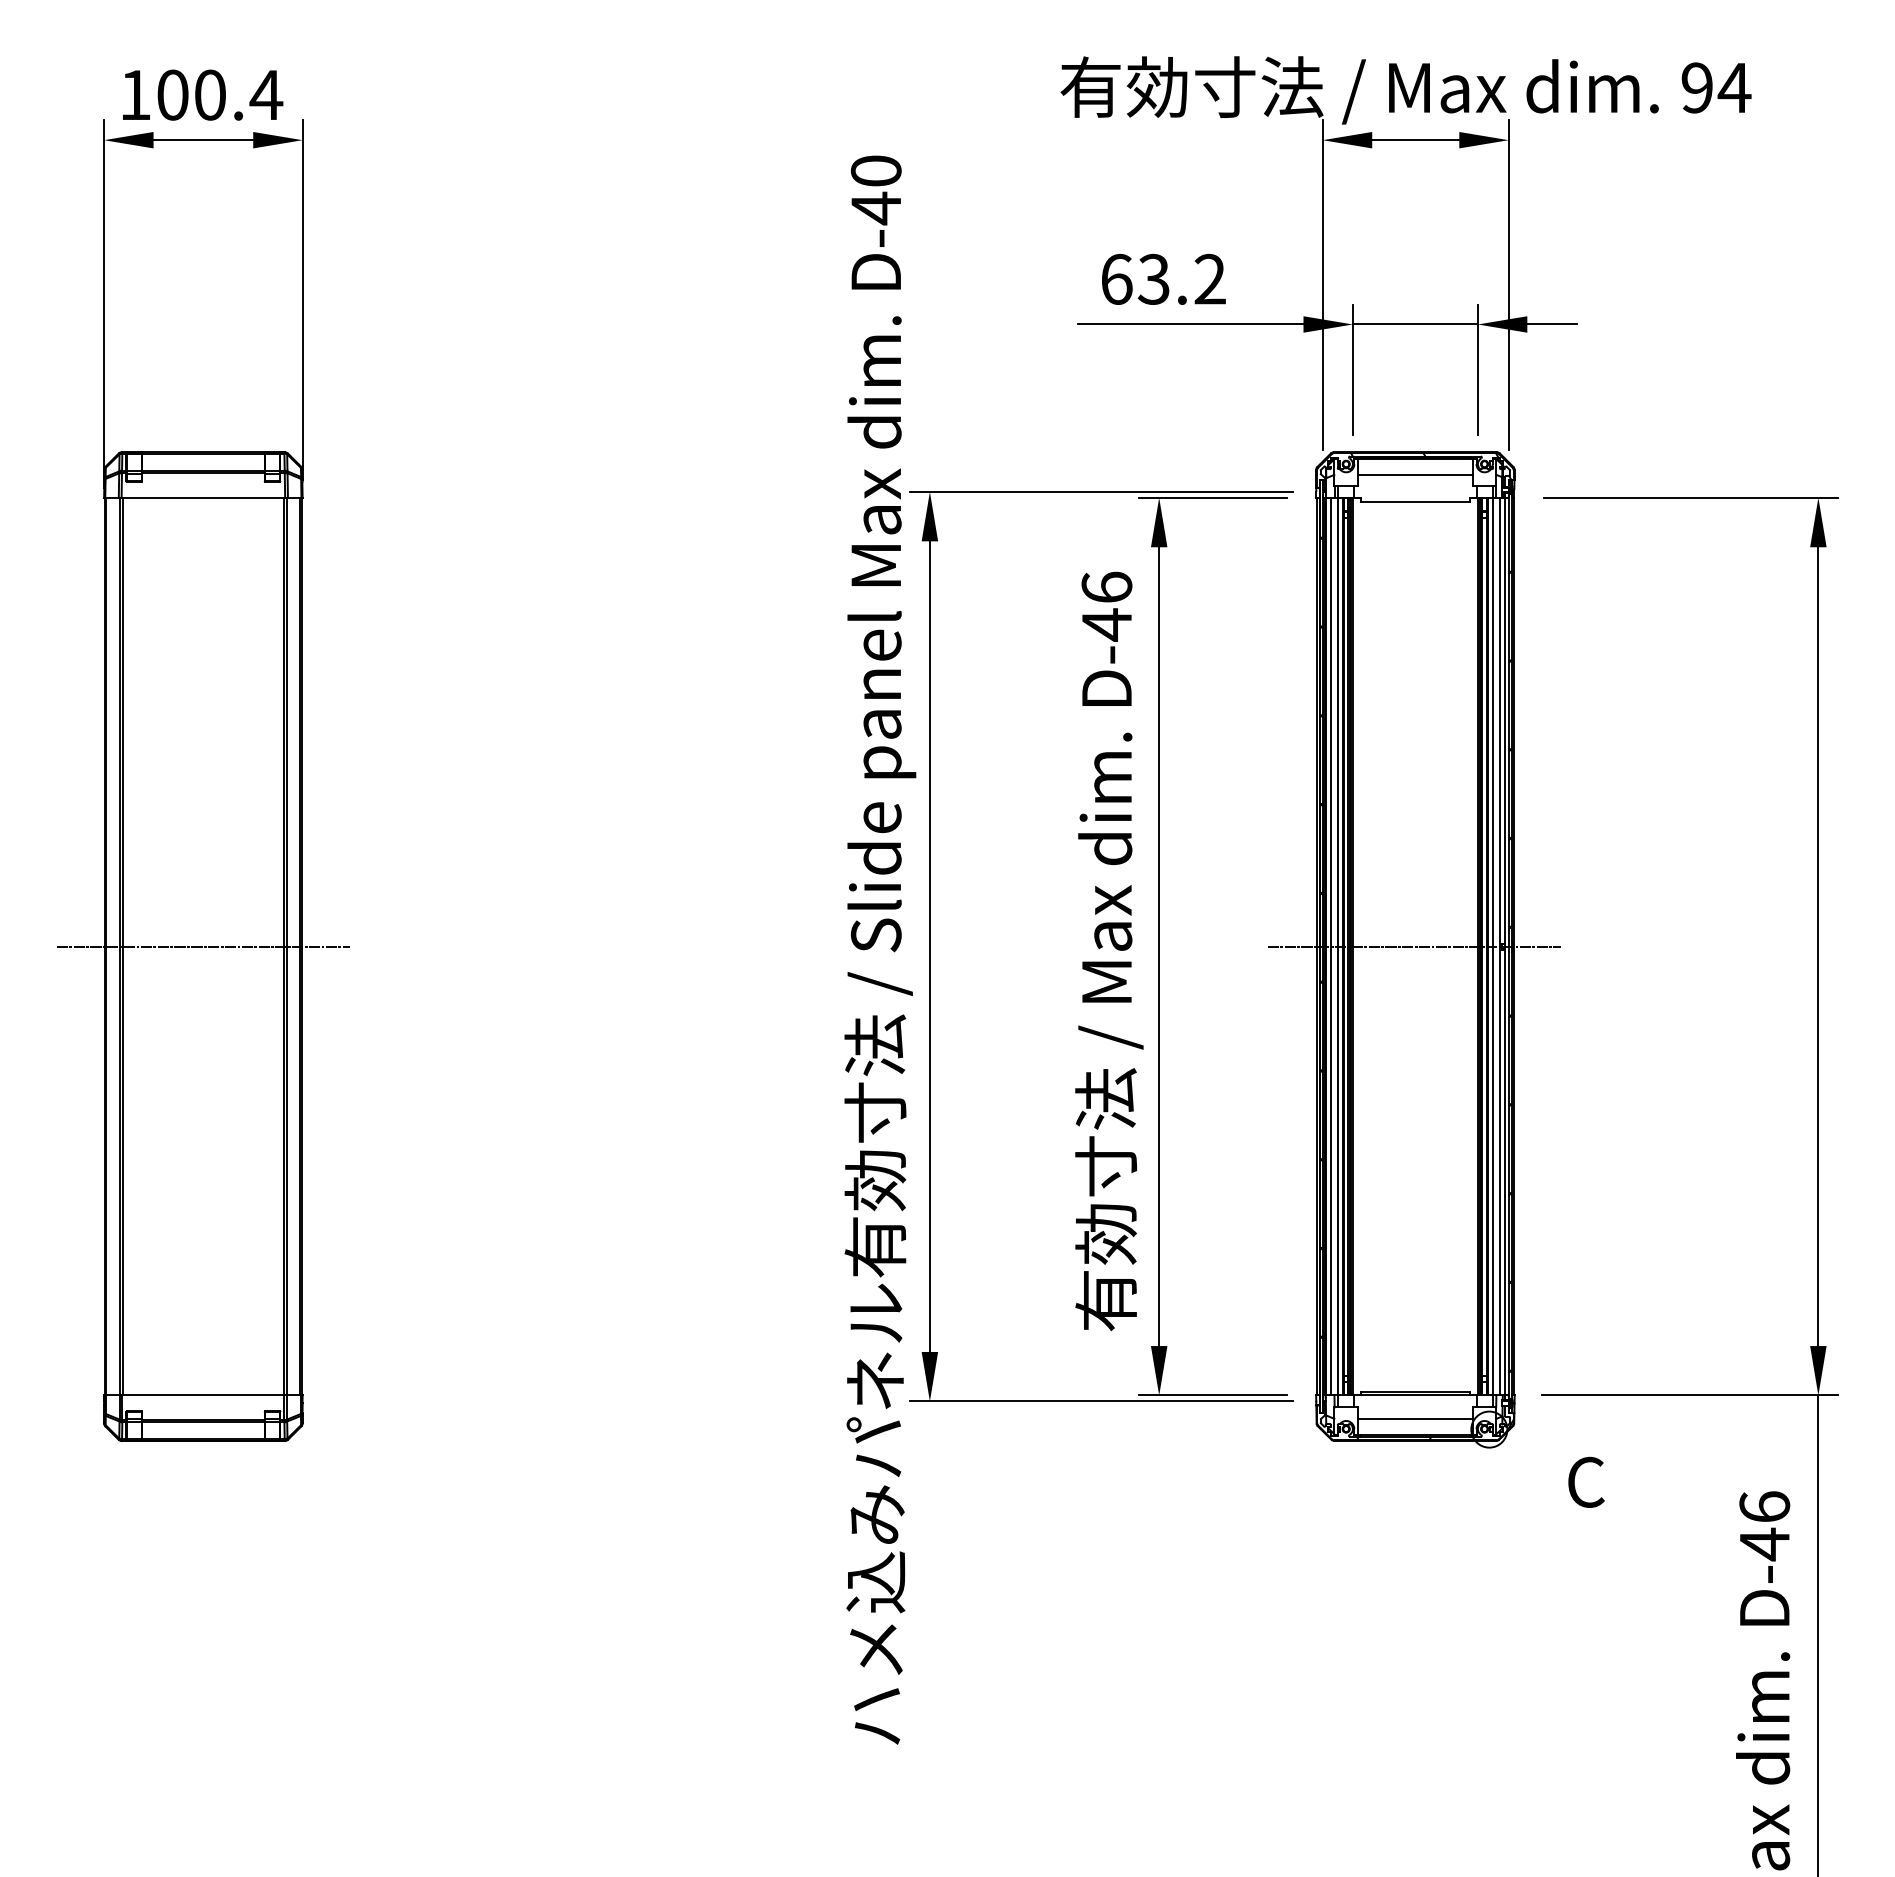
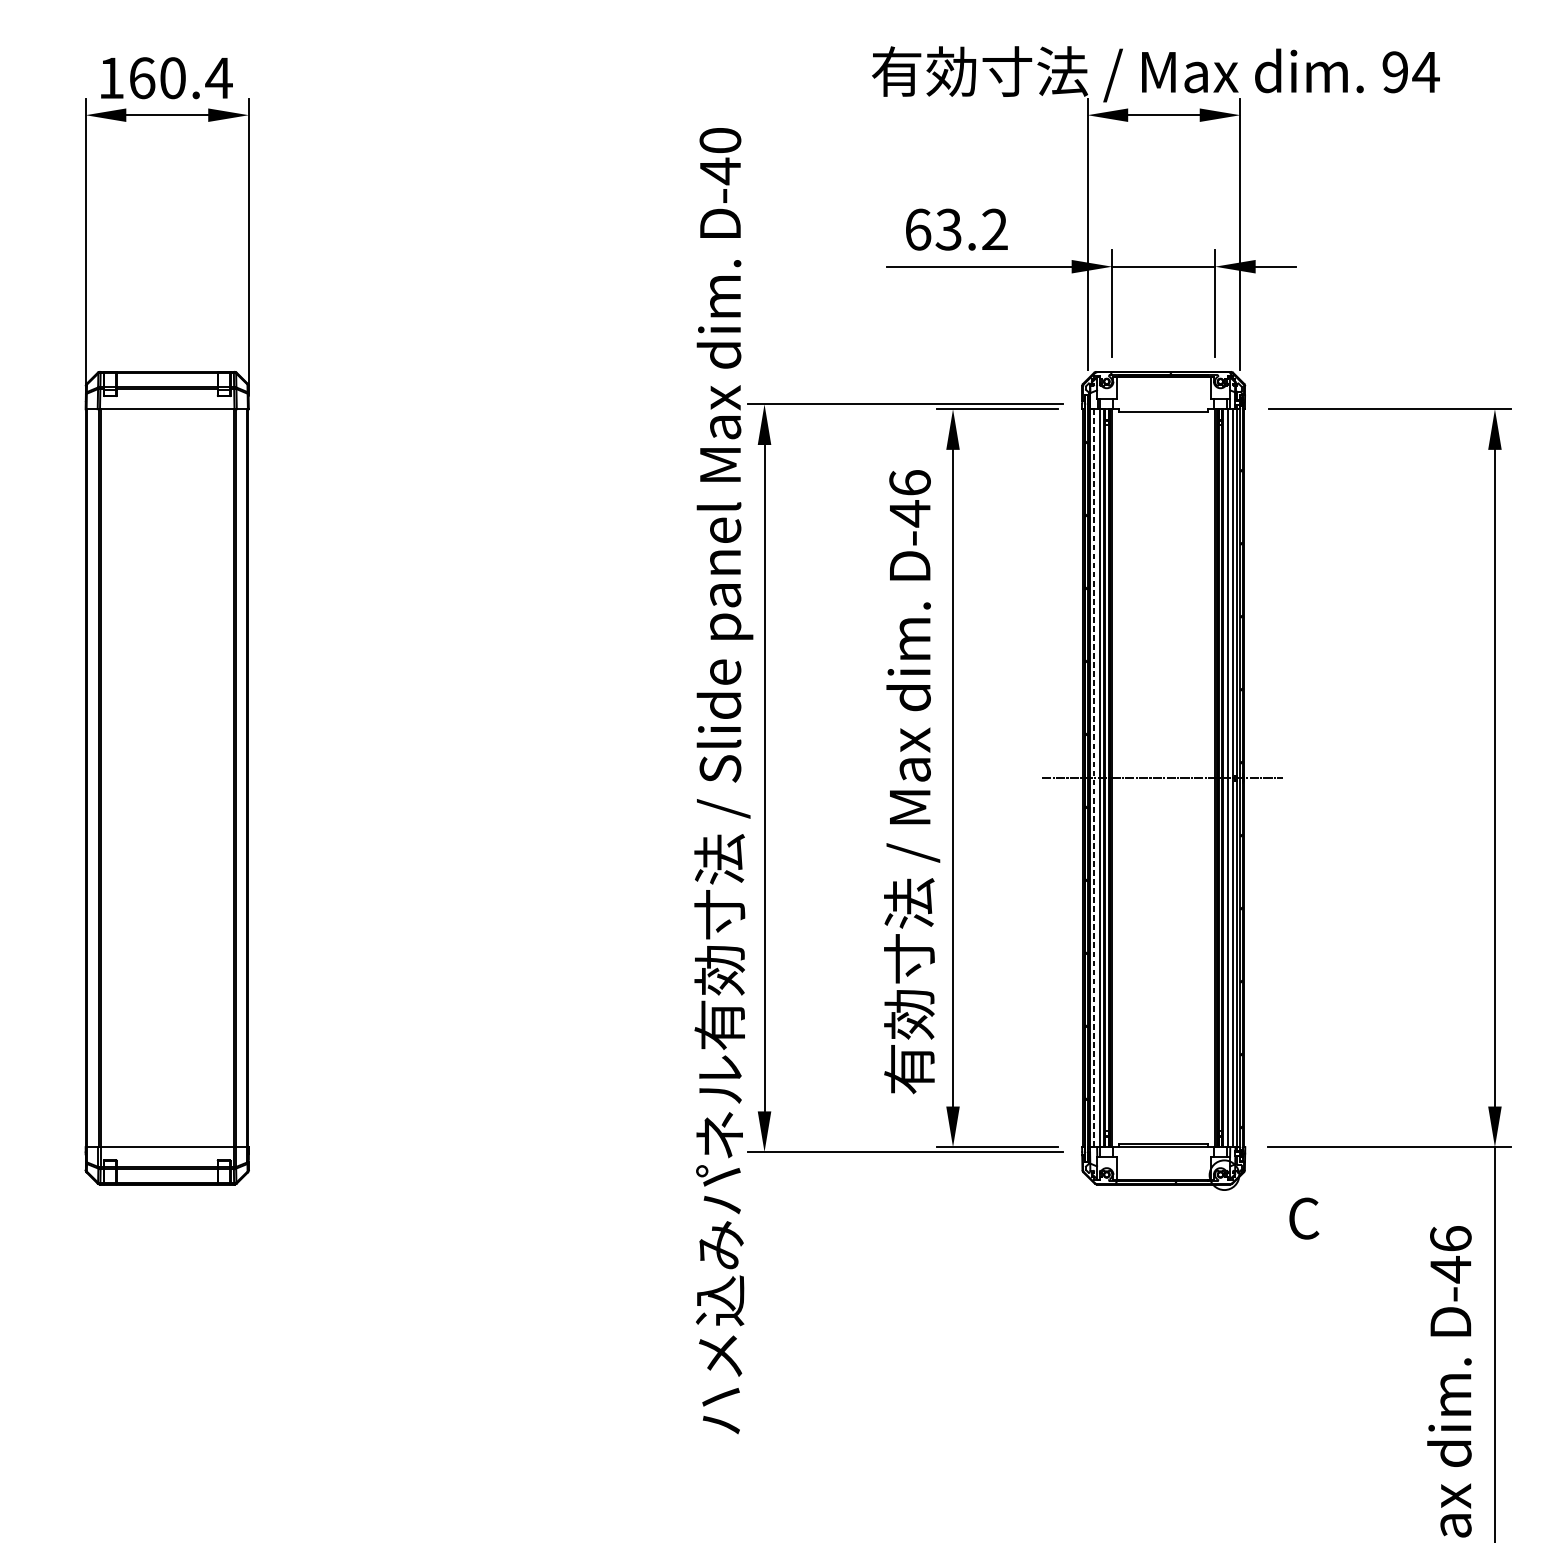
text: (172, 94) -> (141, 77), 100.4 -> 160.4
line: (1415, 474) -> (1163, 390), removed
line: (202, 946) -> (166, 778), removed
line: (1330, 946) -> (1093, 778), solid -> dashed
line: (1415, 1419) -> (1163, 1166), removed

